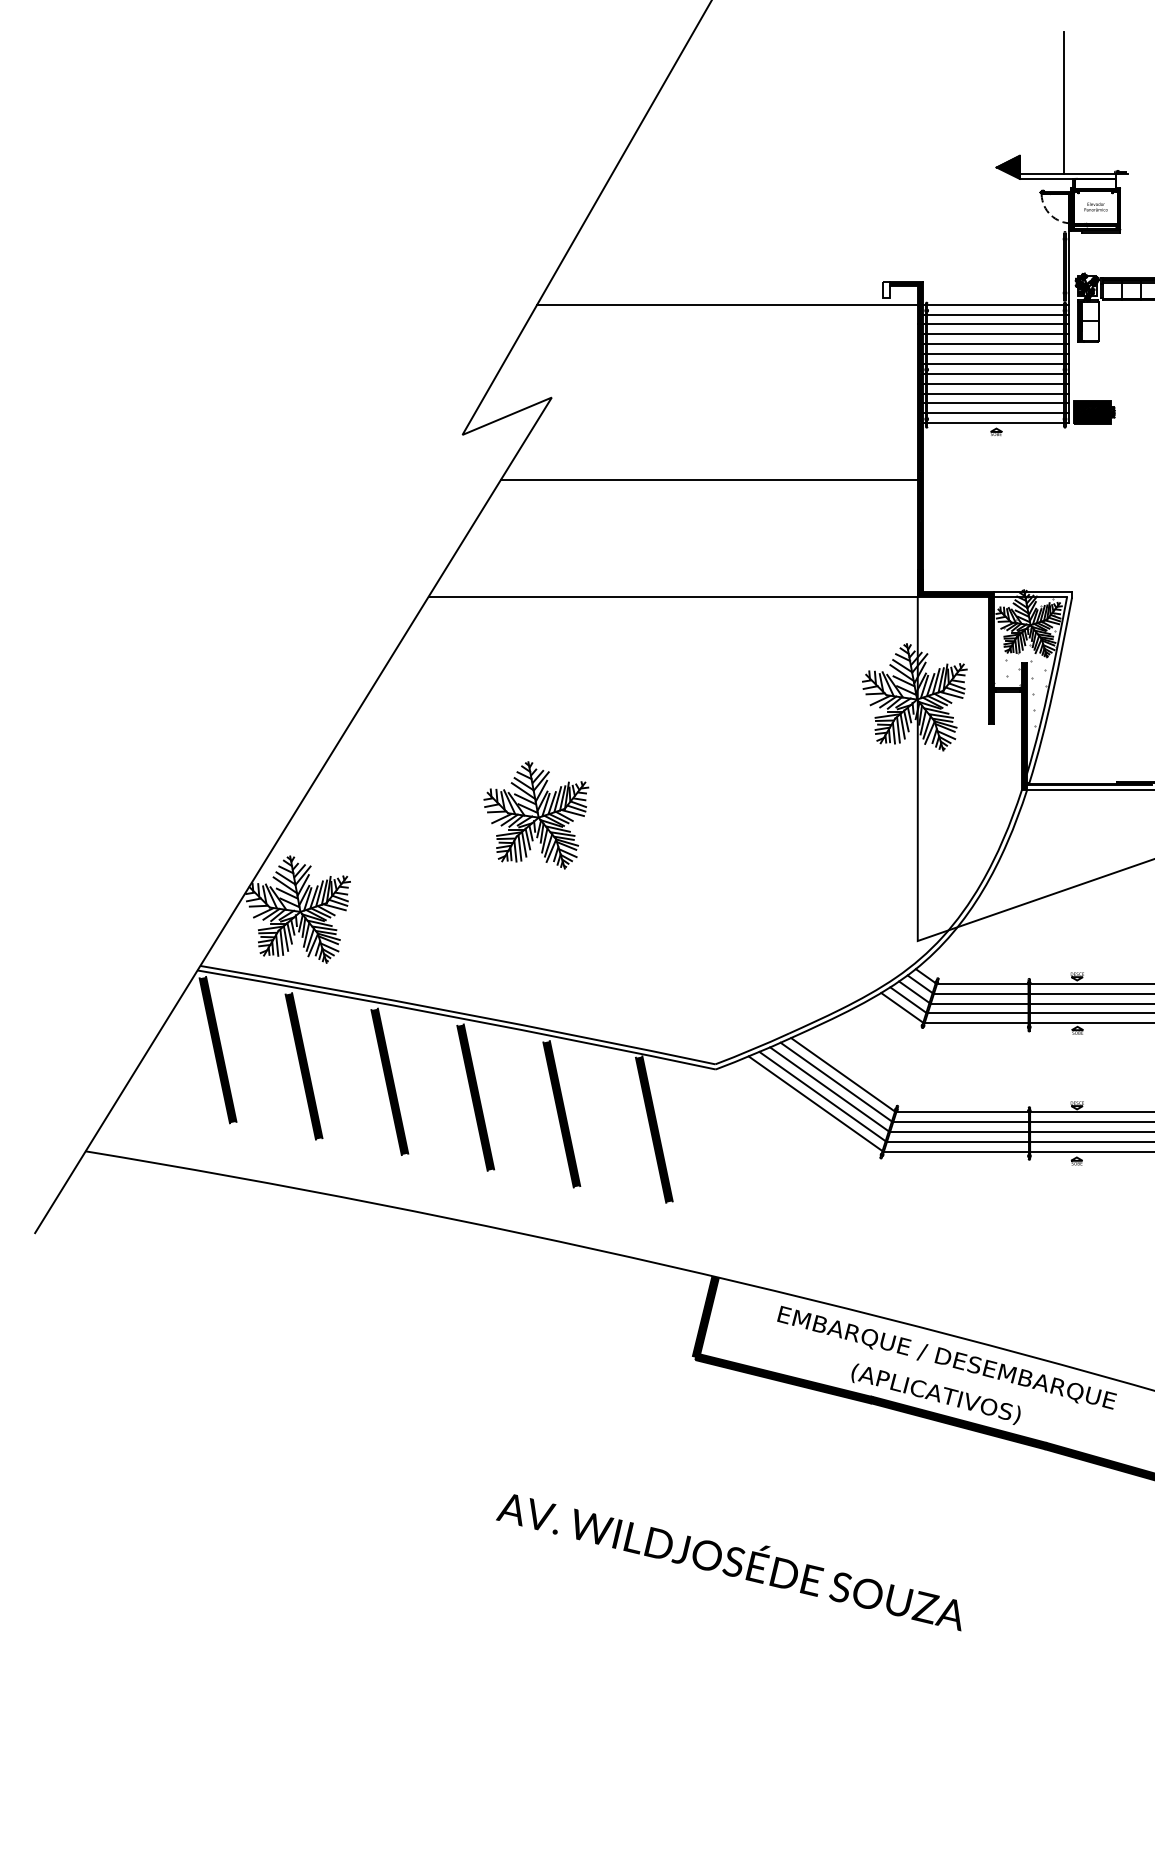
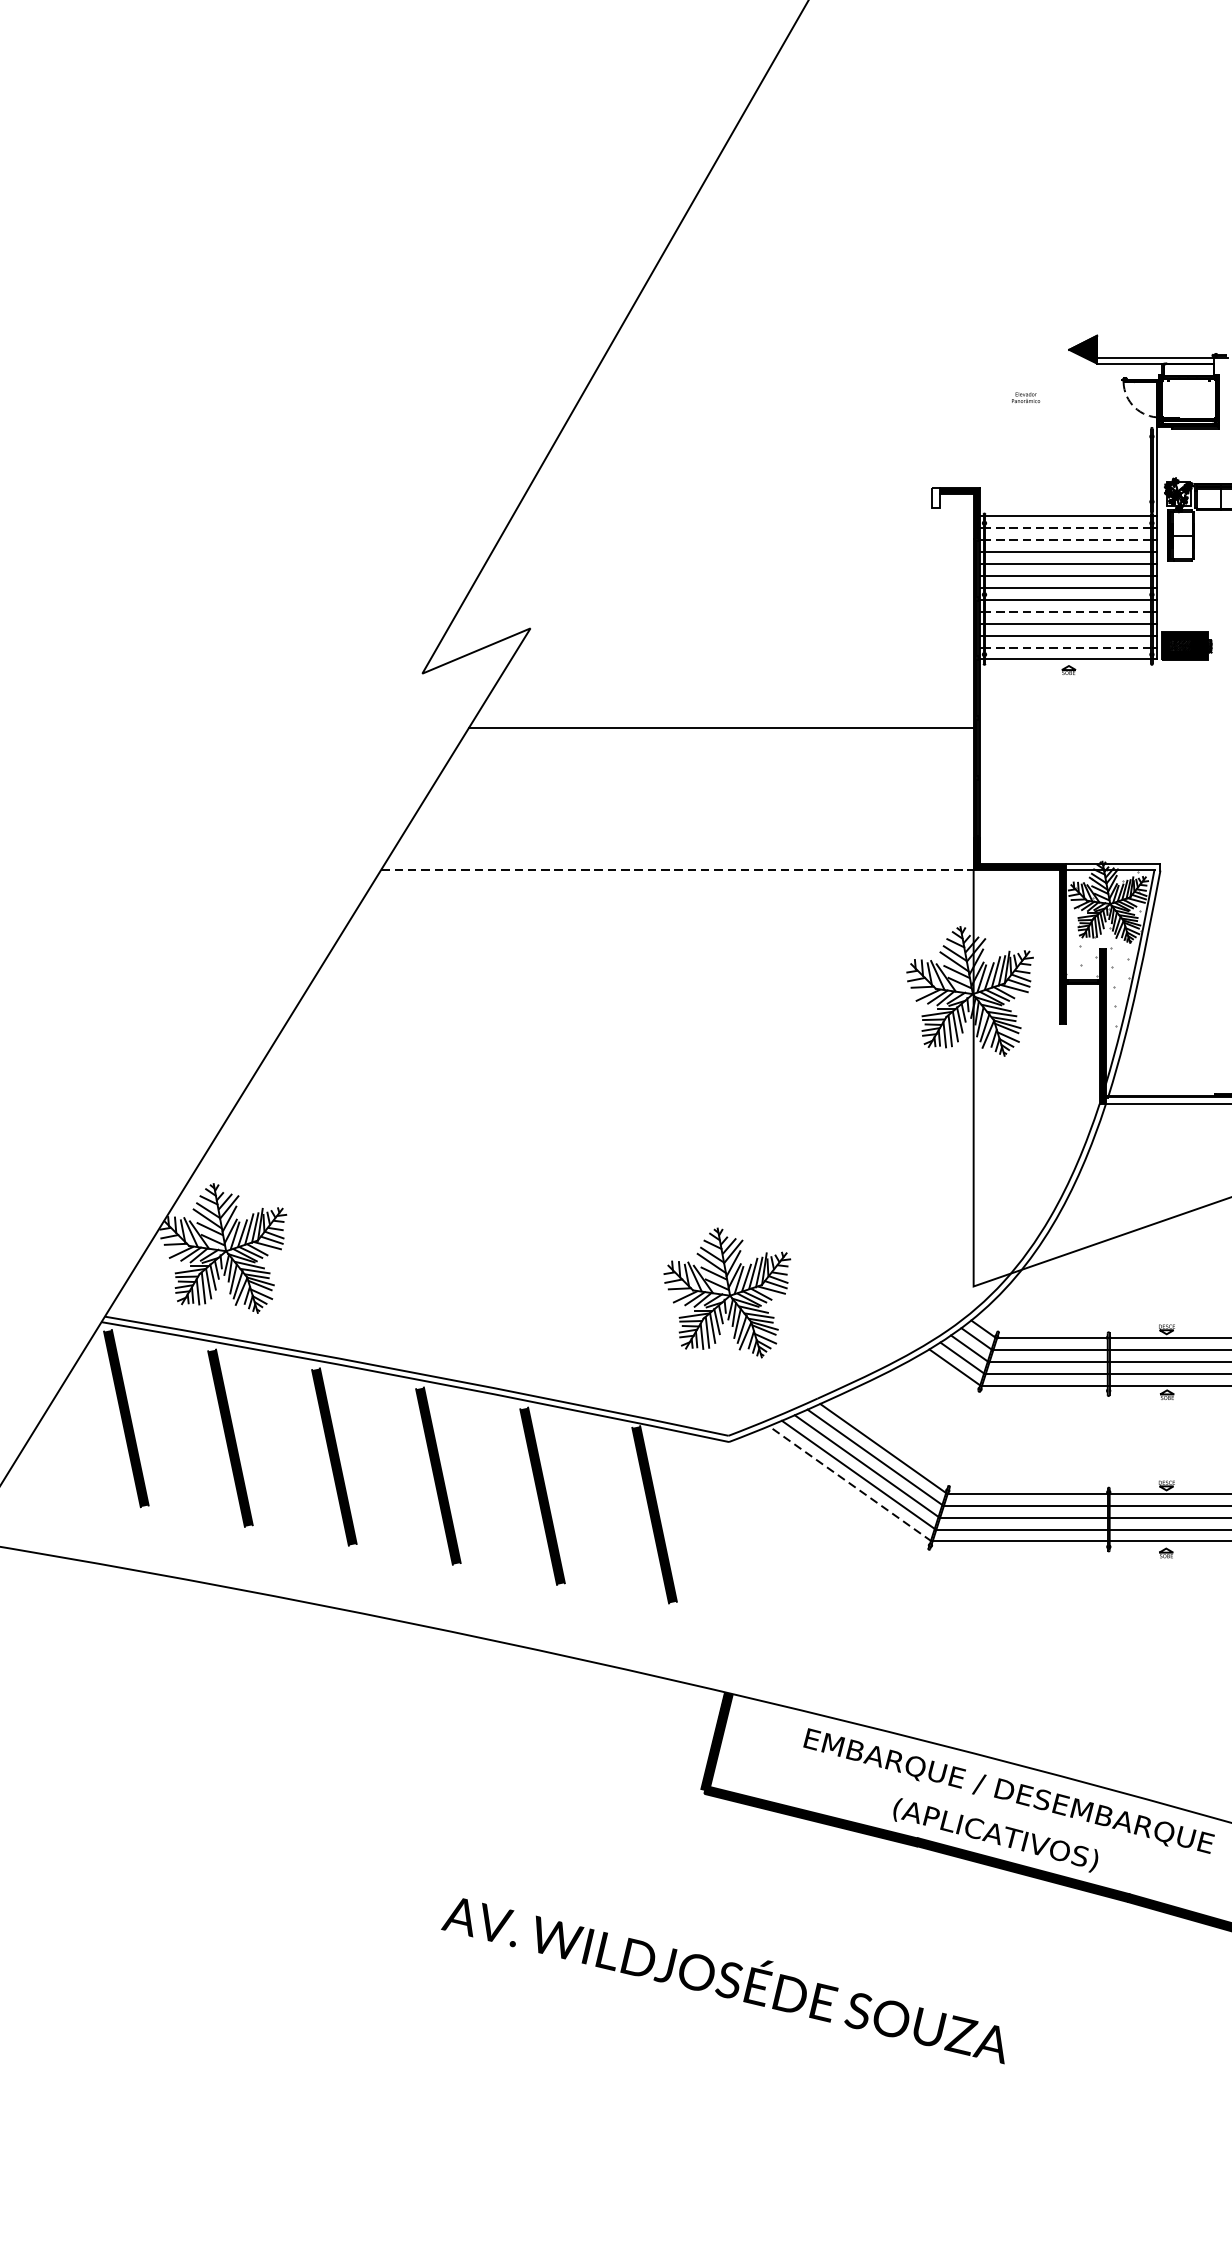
line: (1064, 102) -> (1151, 271), removed
text: (1095, 206) -> (1025, 397), moved
line: (727, 304) -> (743, 515), removed
line: (995, 314) -> (1067, 527), solid -> dashed
line: (995, 324) -> (1067, 539), solid -> dashed
line: (995, 383) -> (1067, 611), solid -> dashed
line: (995, 413) -> (1067, 647), solid -> dashed
line: (673, 596) -> (677, 869), solid -> dashed
part: (536, 815) -> (727, 1293), moved
line: (815, 1103) -> (849, 1483), solid -> dashed
text: (728, 1562) -> (722, 1980), moved

